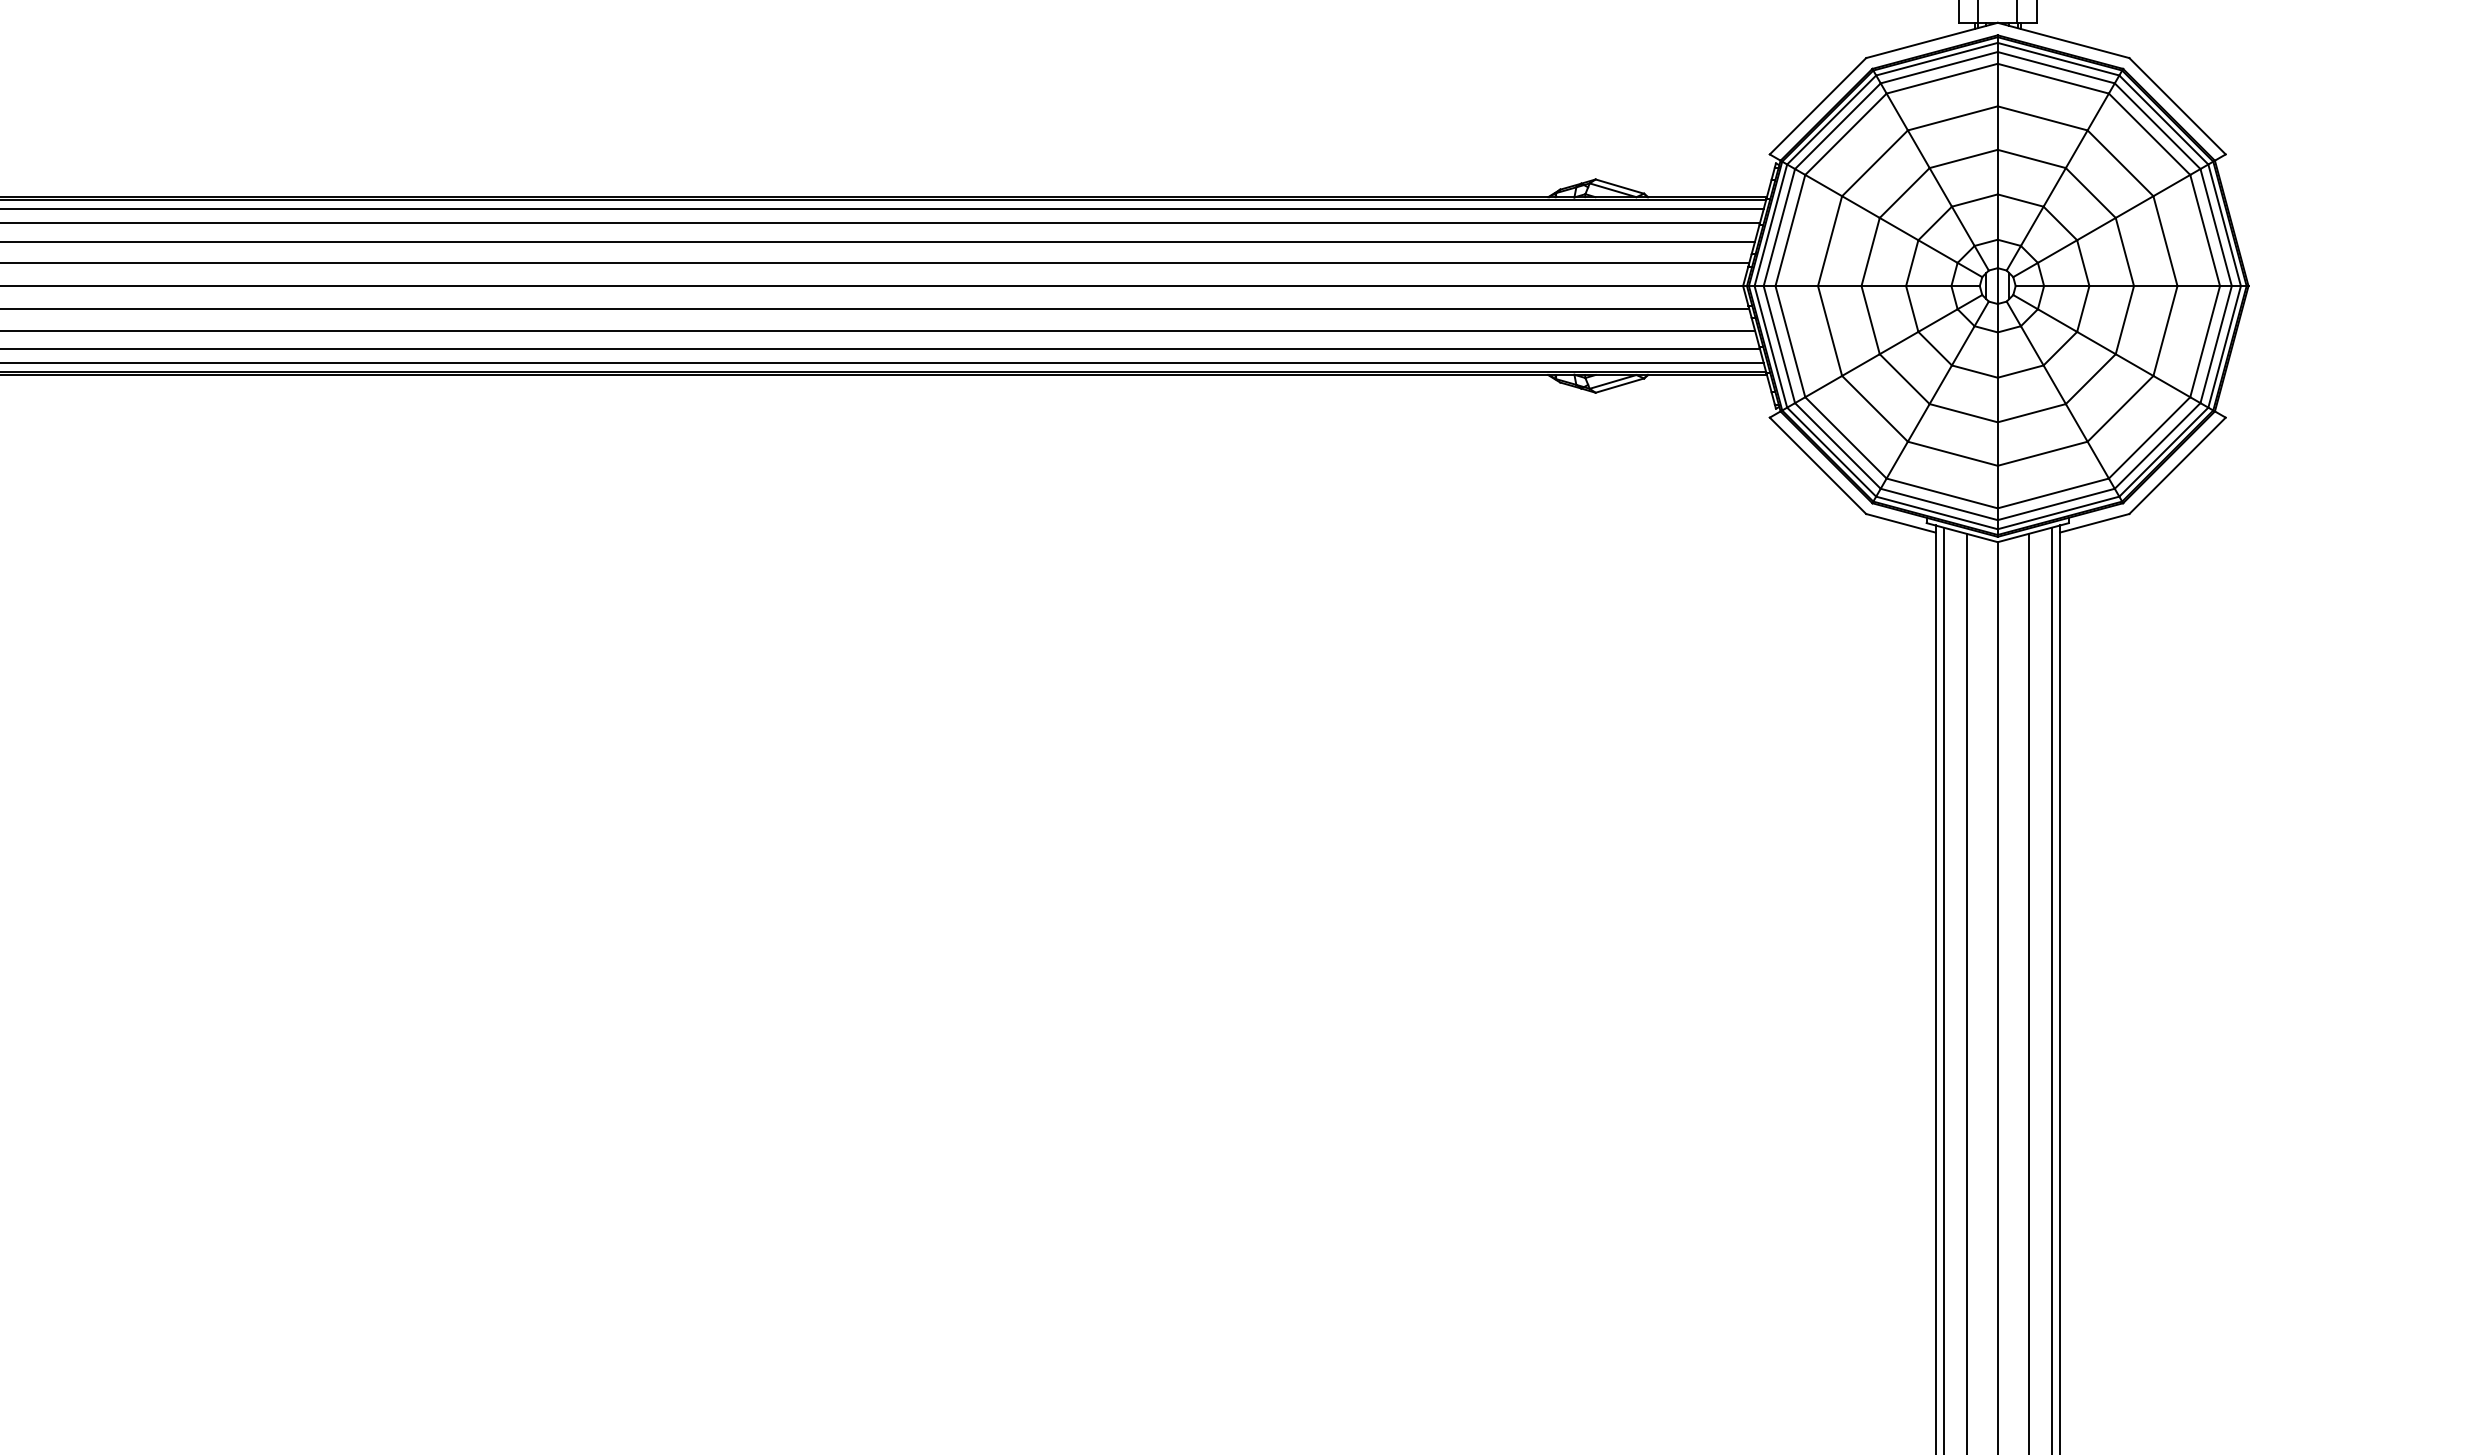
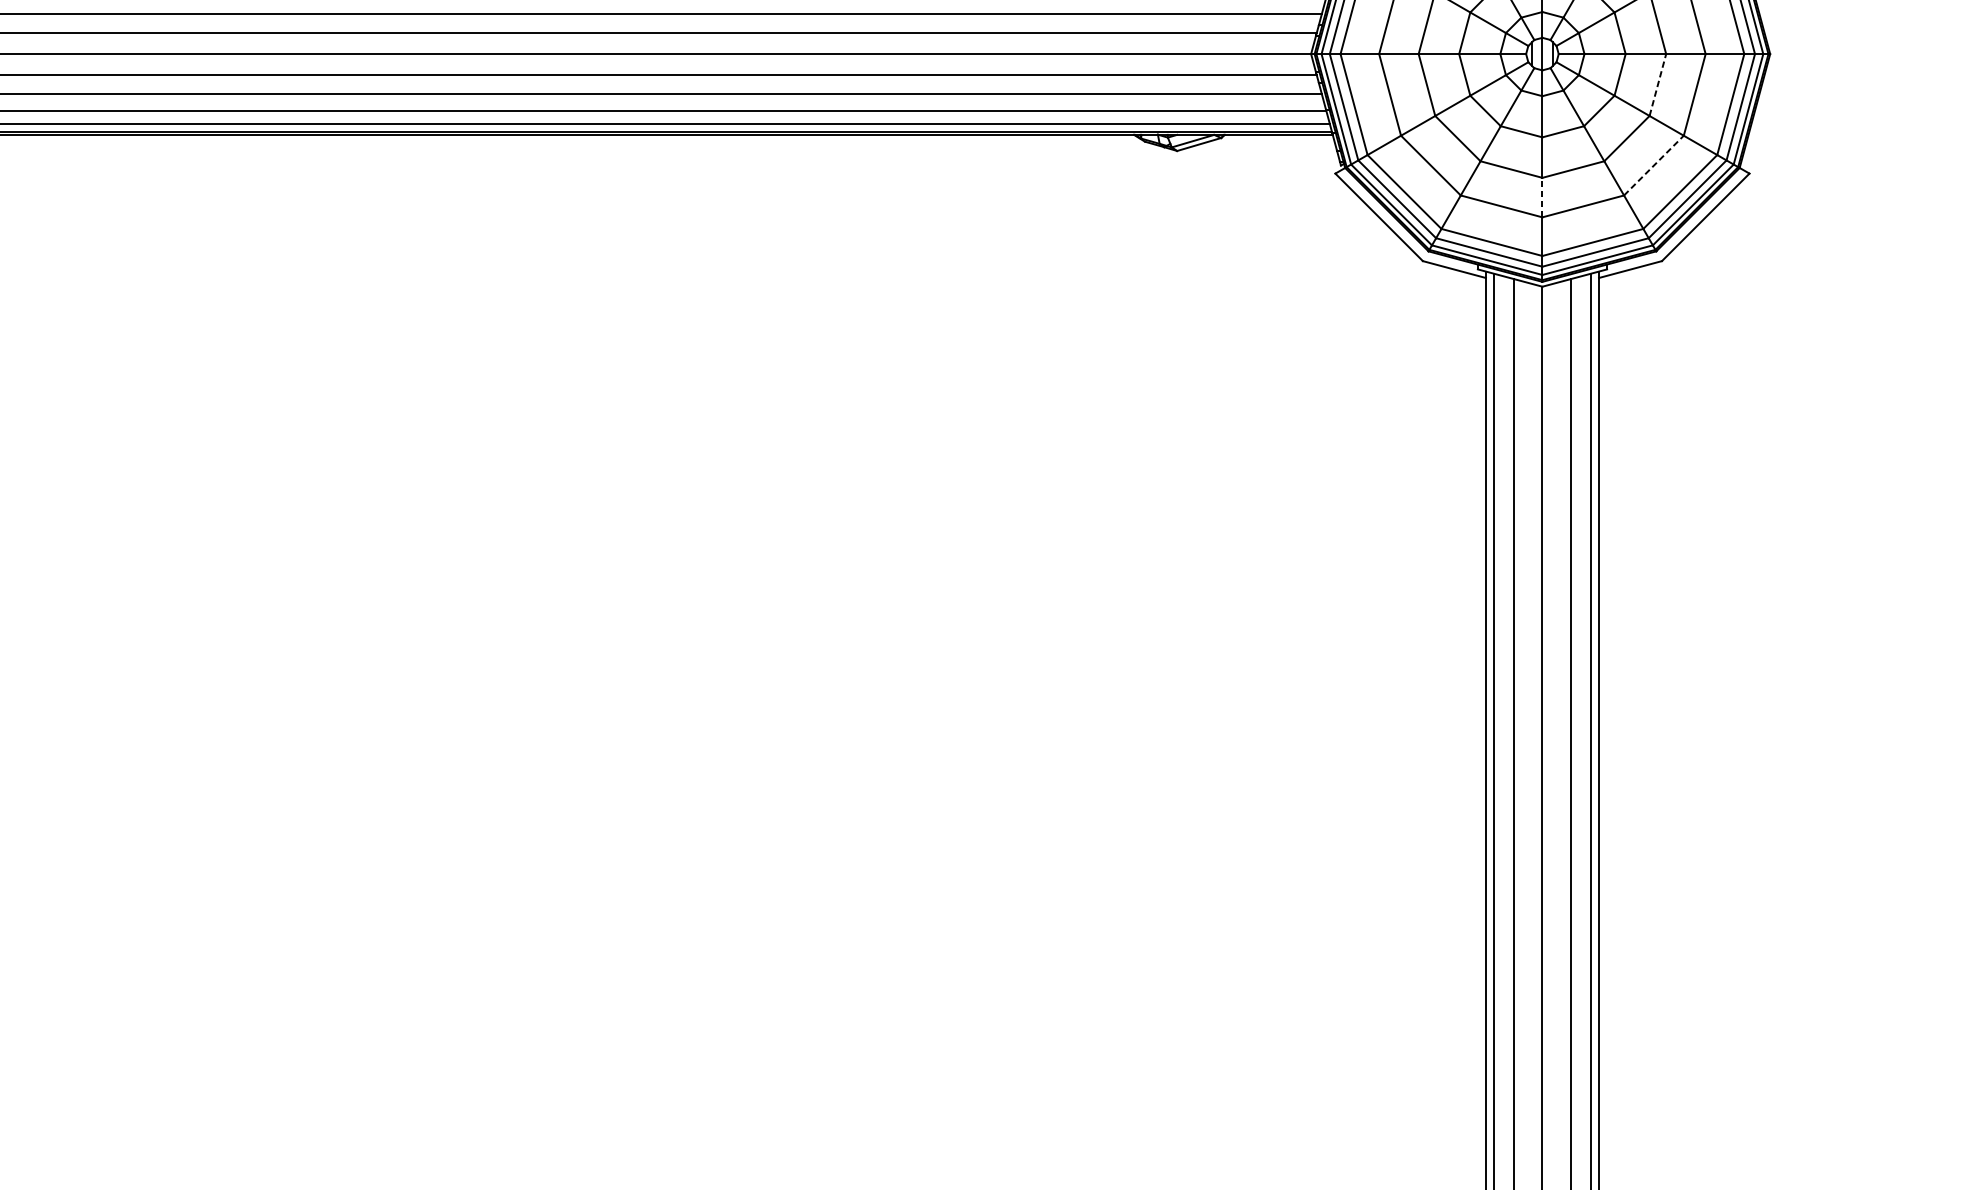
line: (2125, 319) -> (1658, 84), solid -> dashed
line: (2120, 408) -> (1653, 165), solid -> dashed
line: (1997, 444) -> (1542, 198), solid -> dashed

